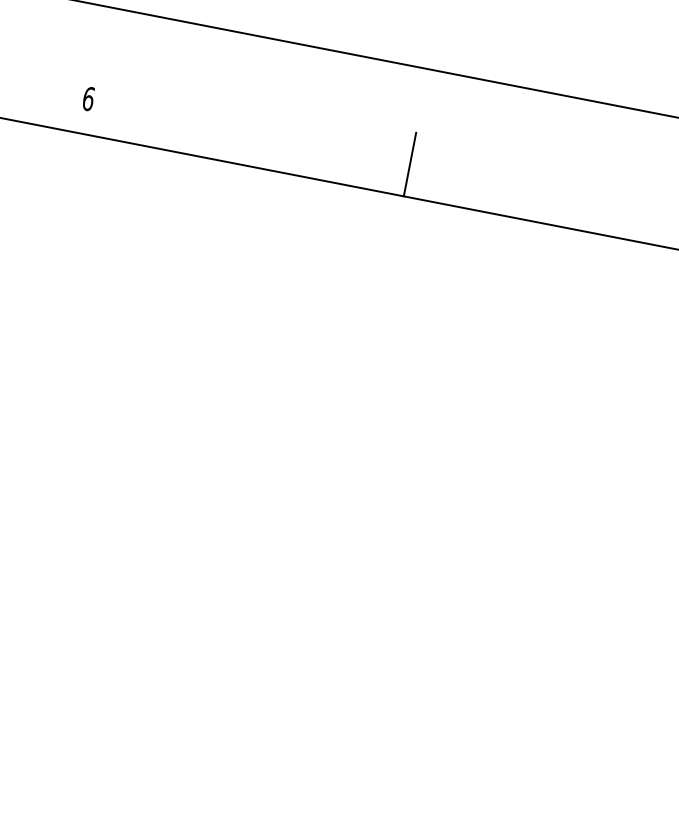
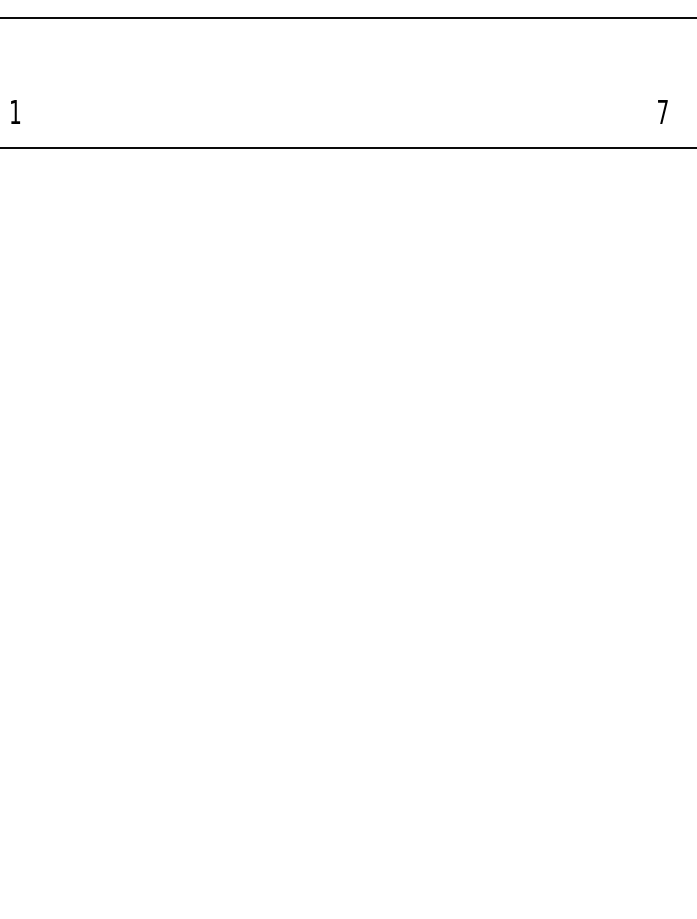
text: (88, 98) -> (15, 111), 6 -> 1
line: (410, 163) -> (343, 114), removed

